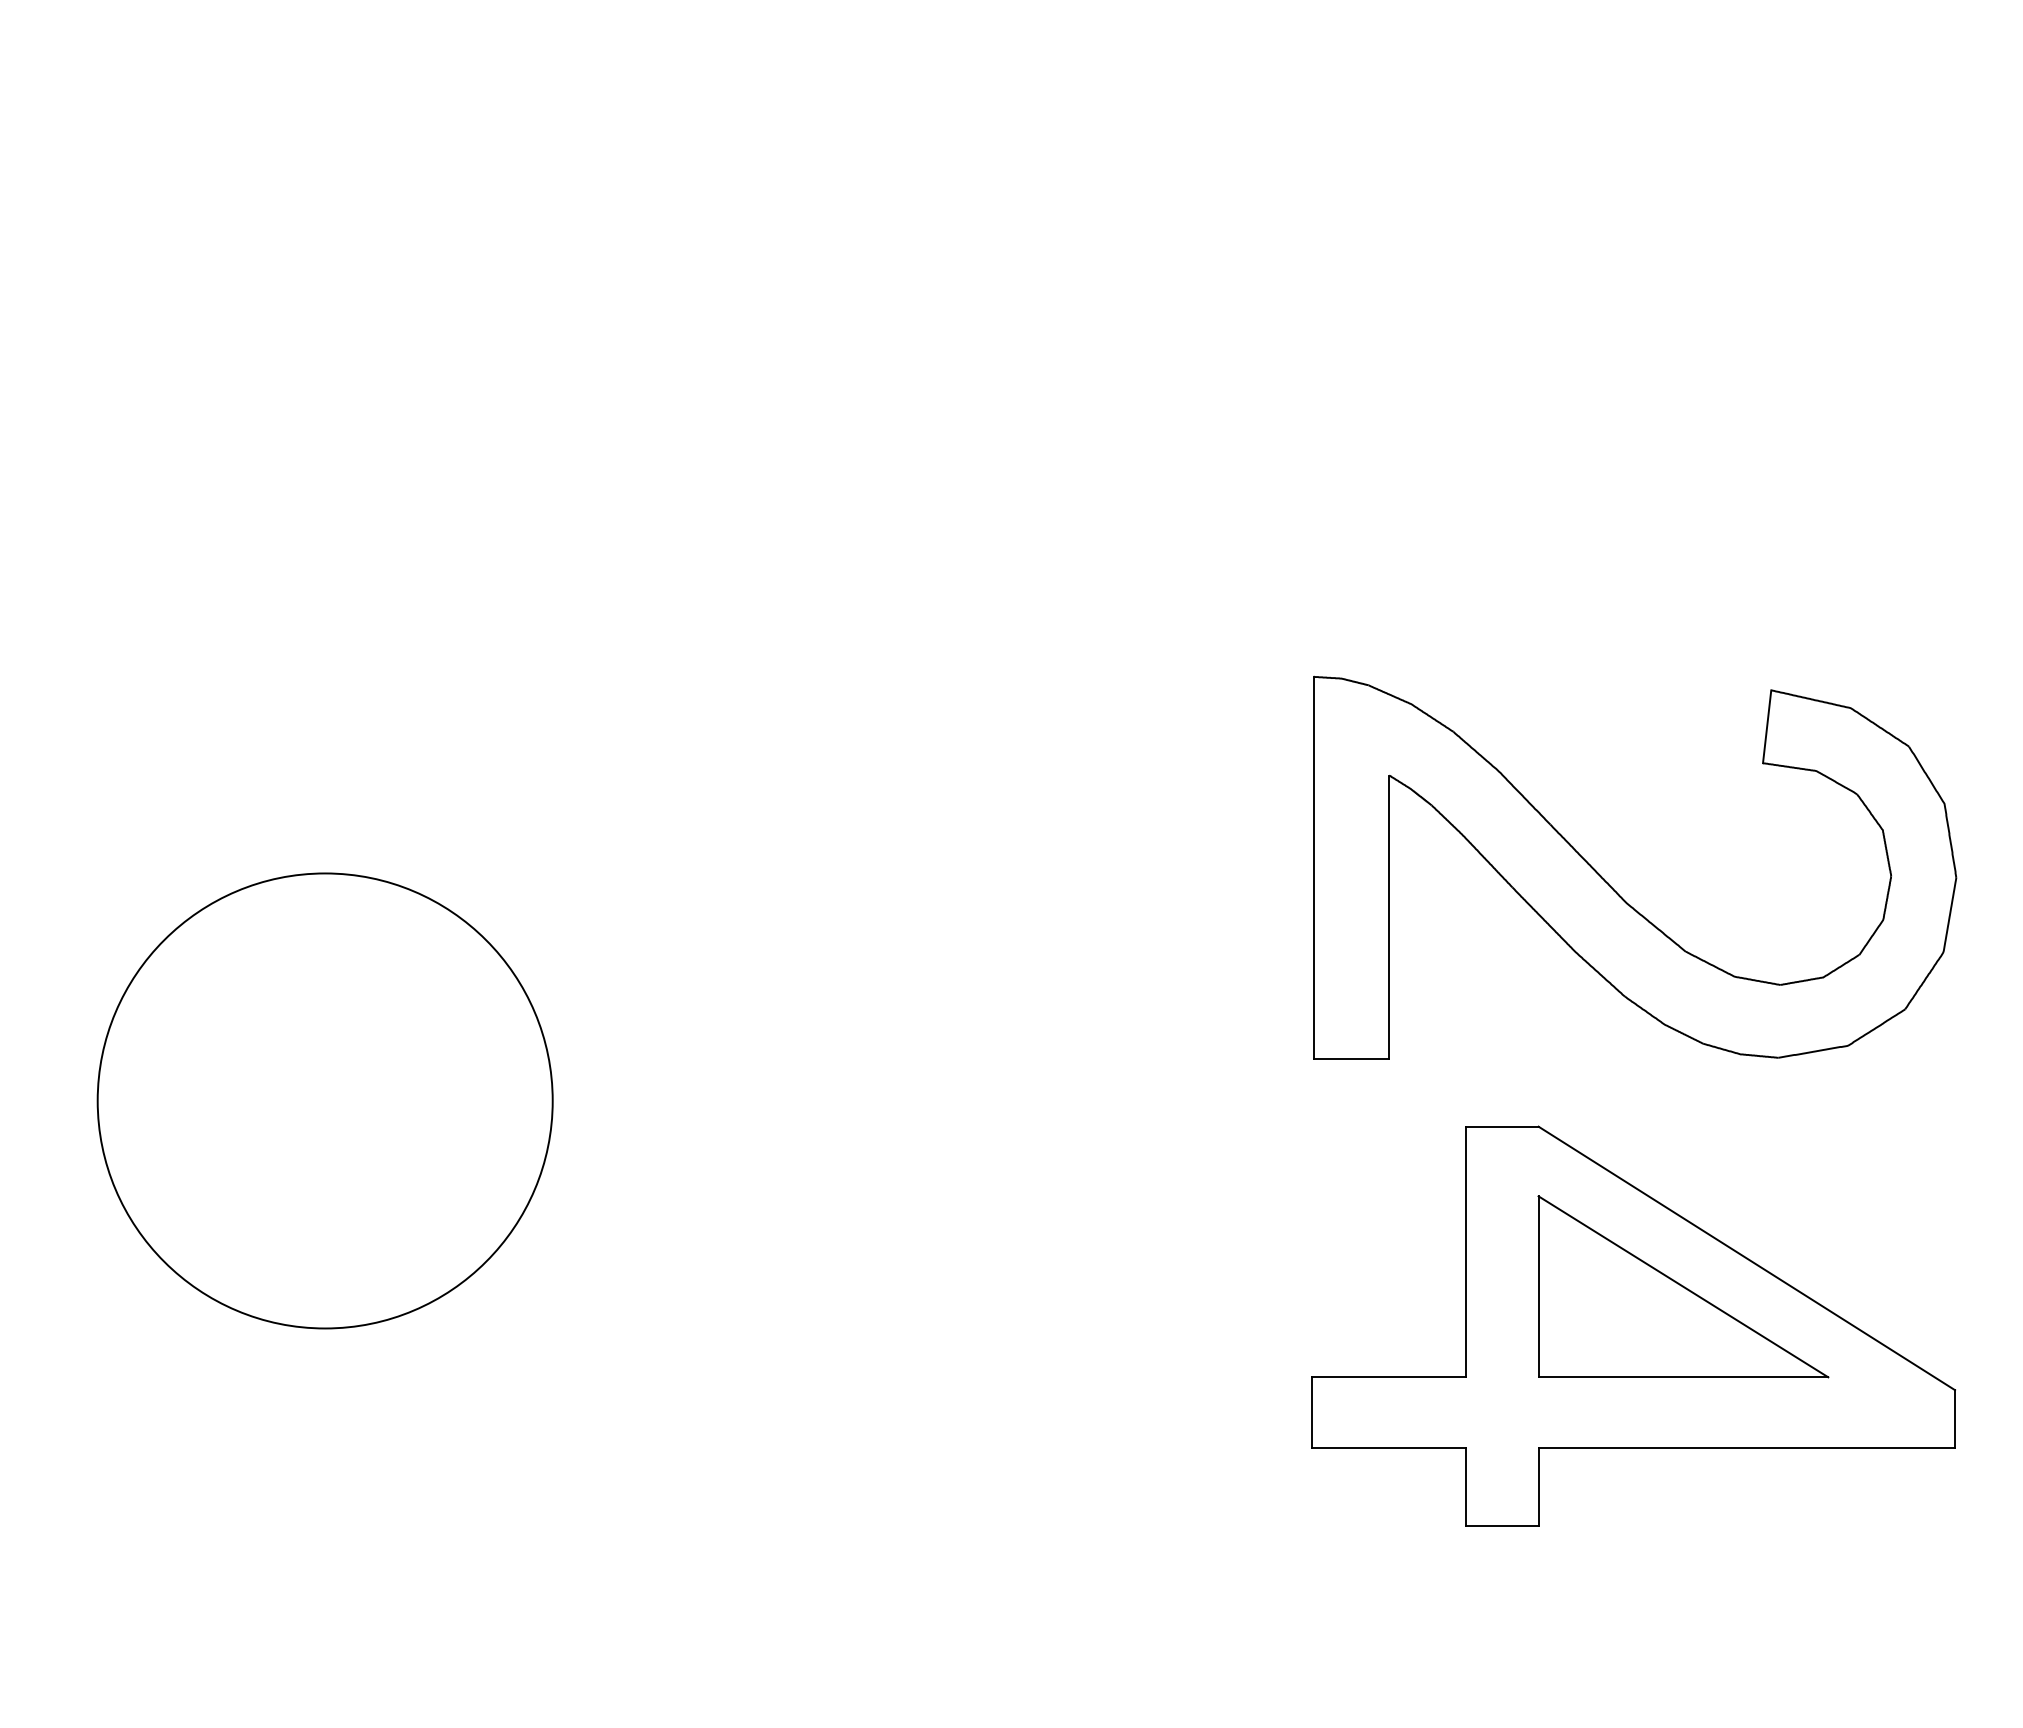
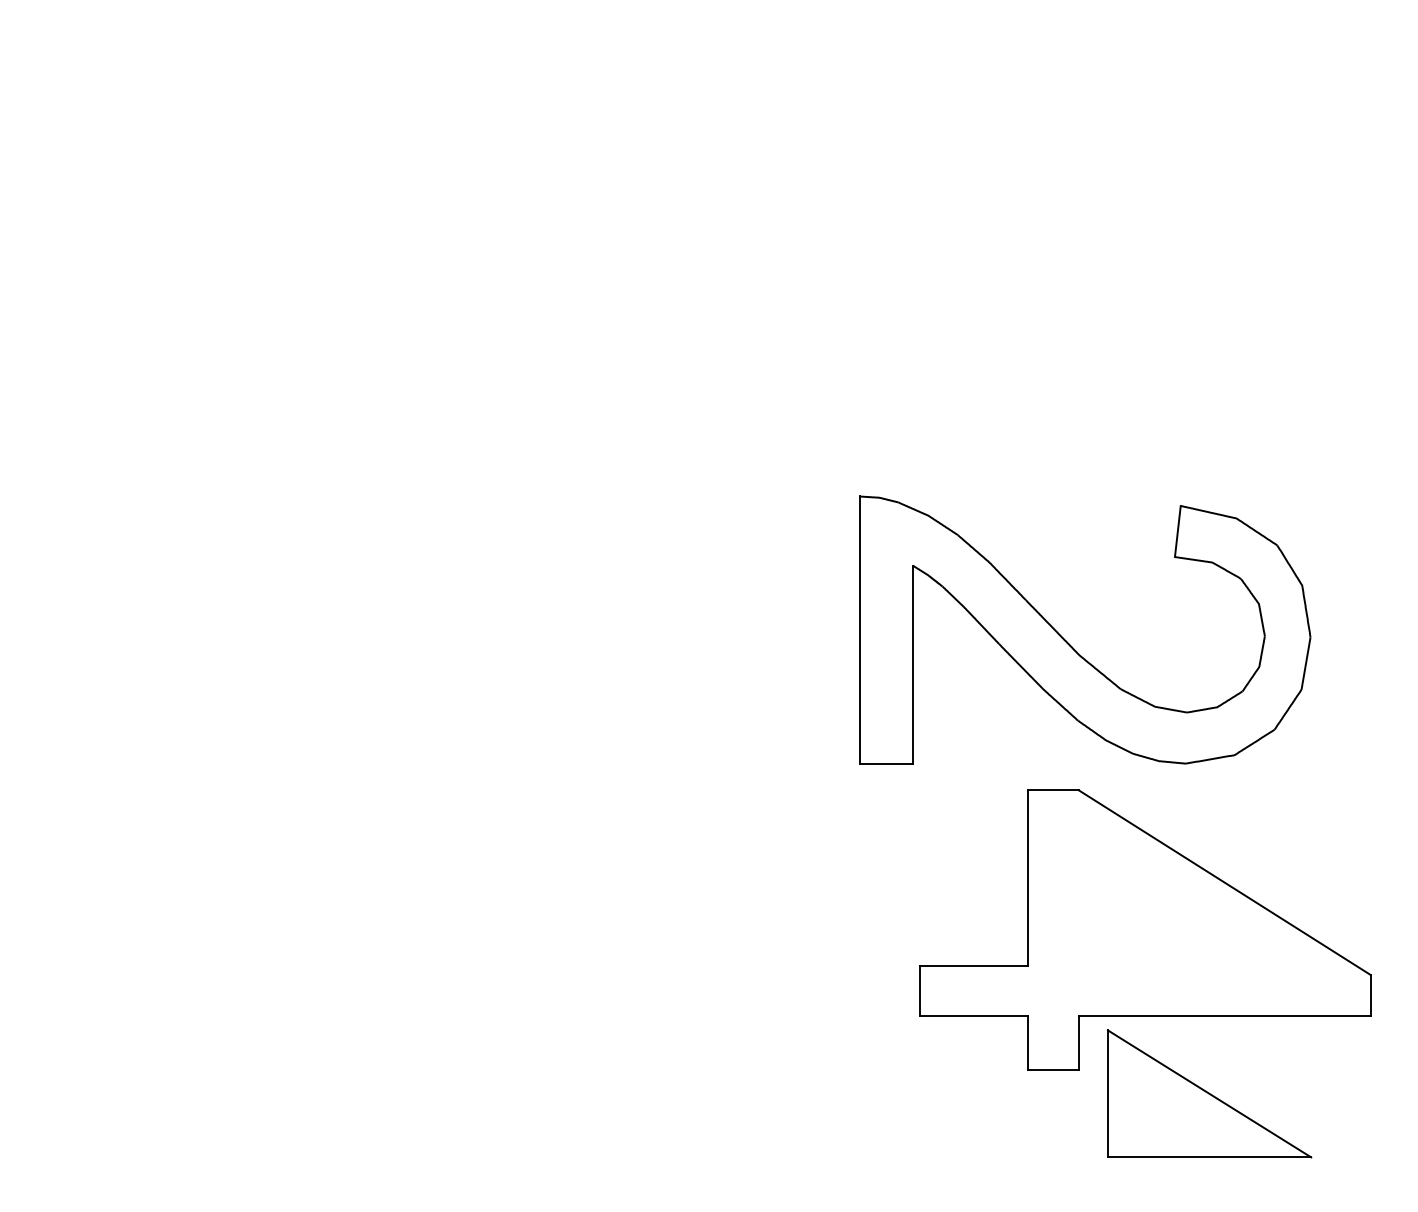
part: (1613, 888) -> (1070, 644), moved
circle: (324, 1100) -> (227, 771), removed
part: (1683, 1286) -> (1209, 1093), moved

